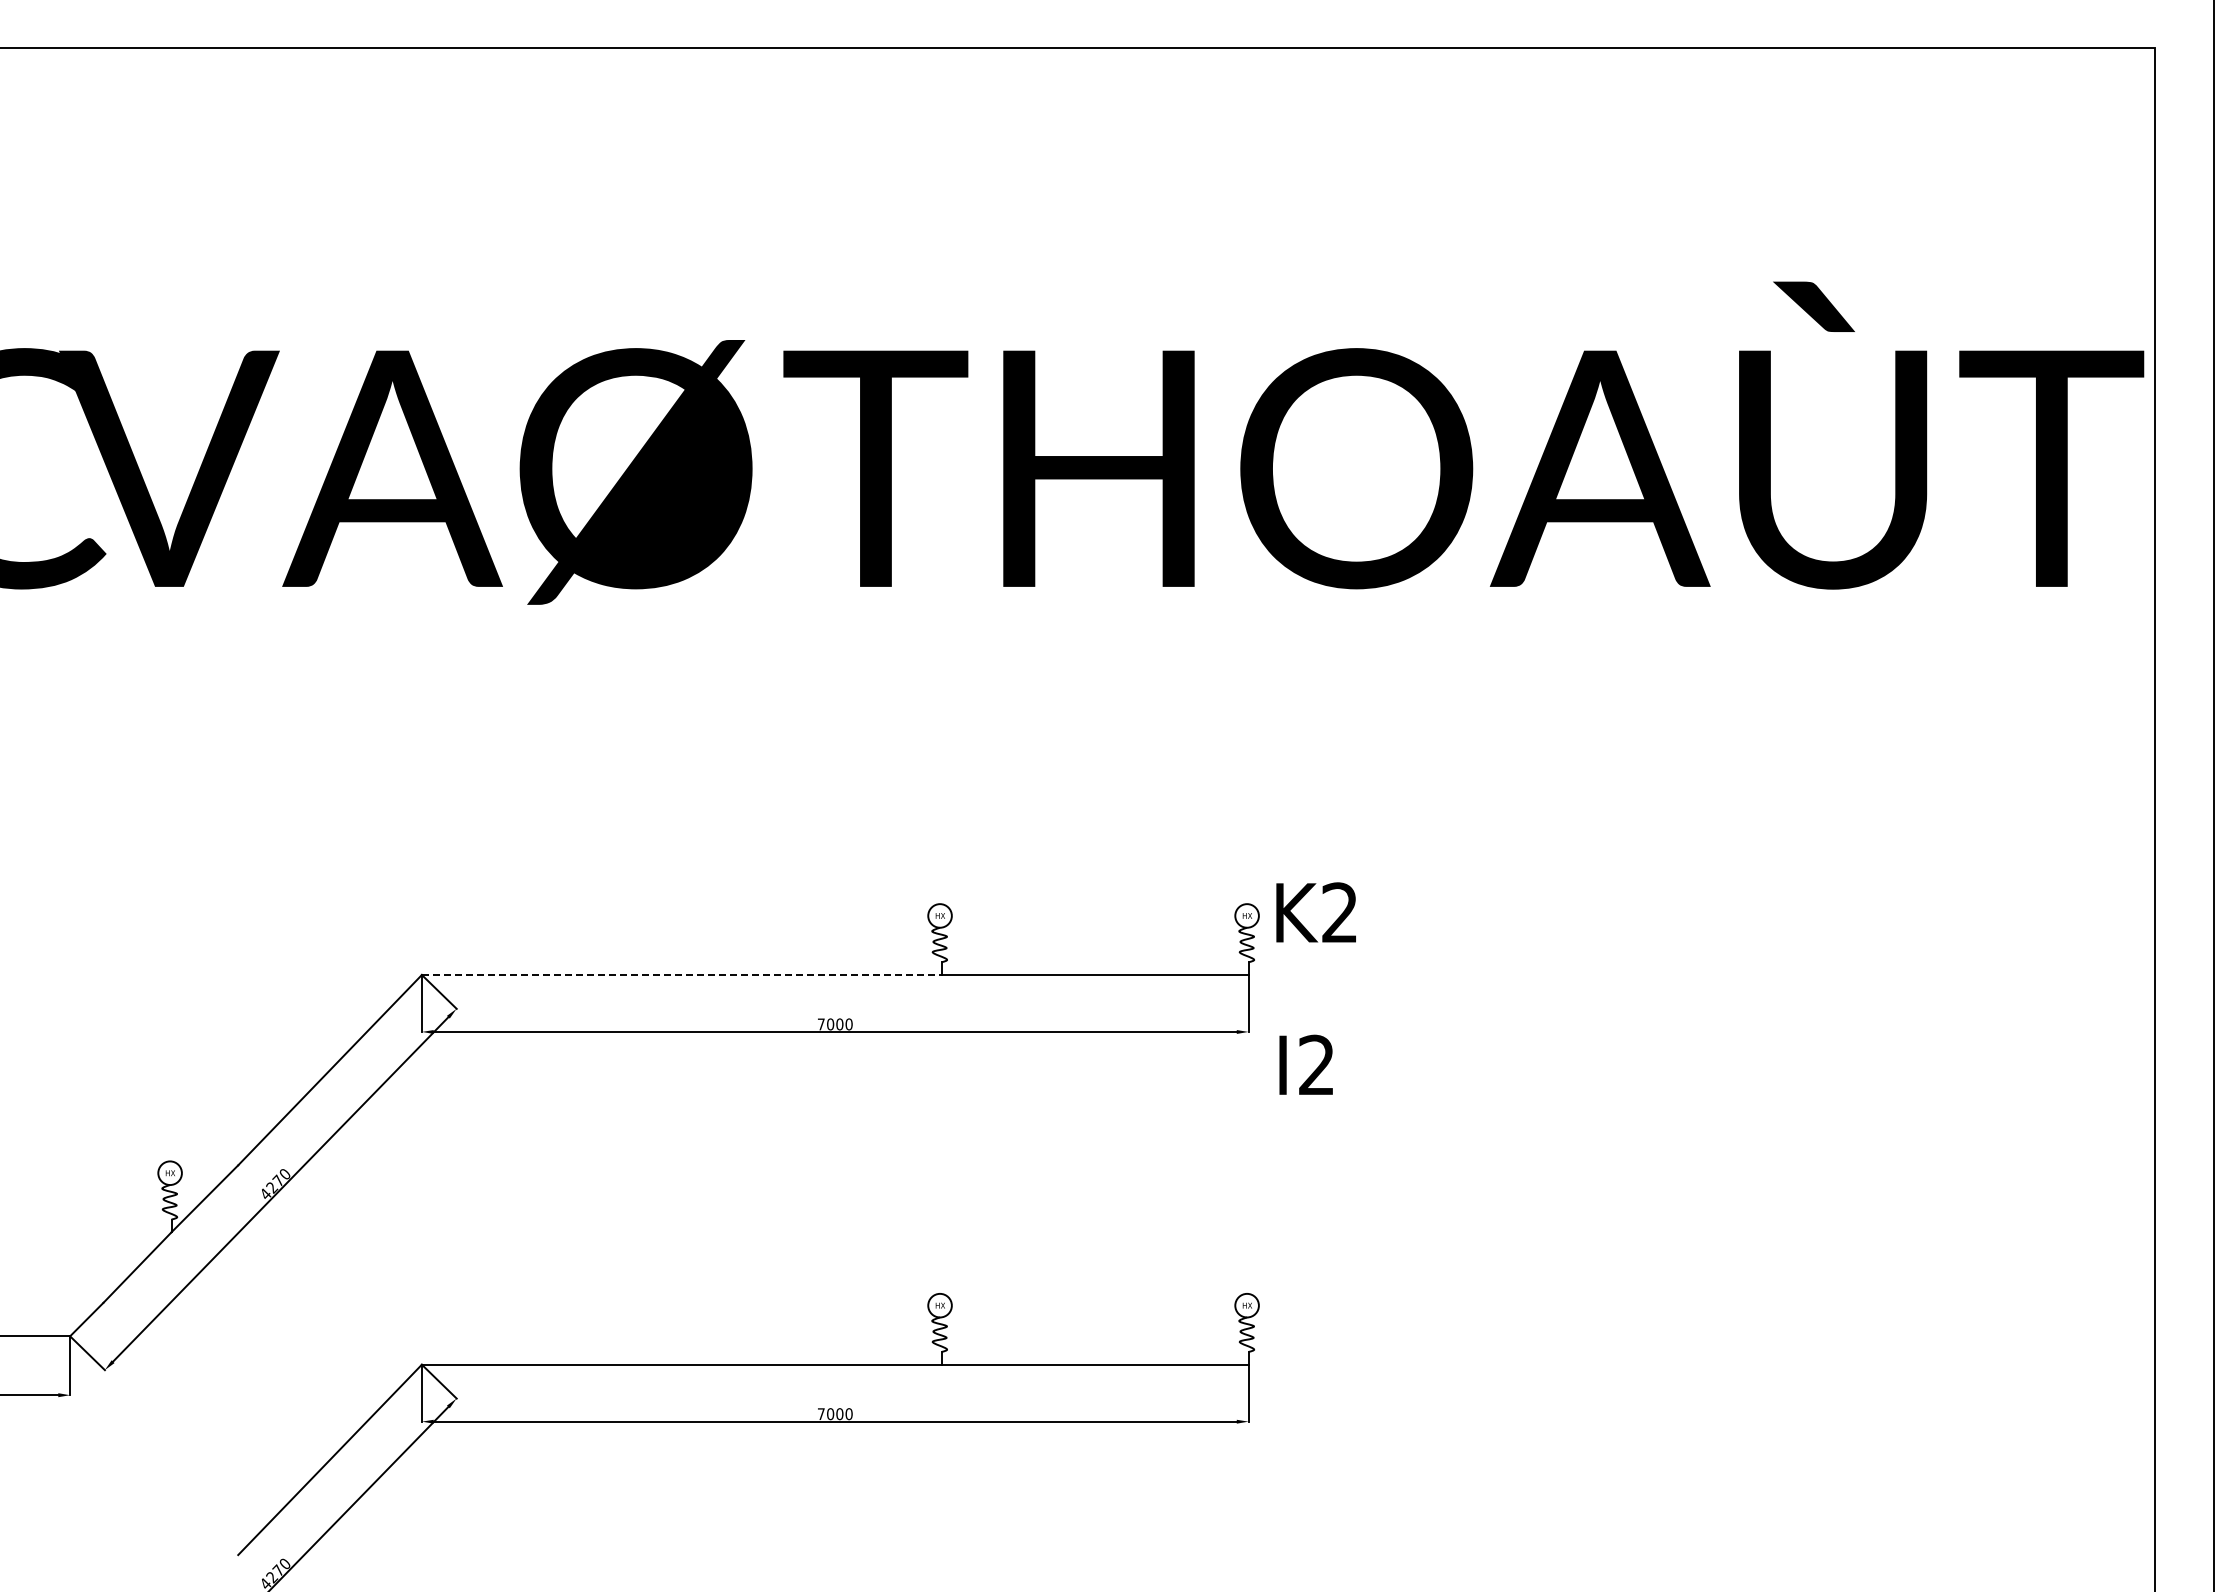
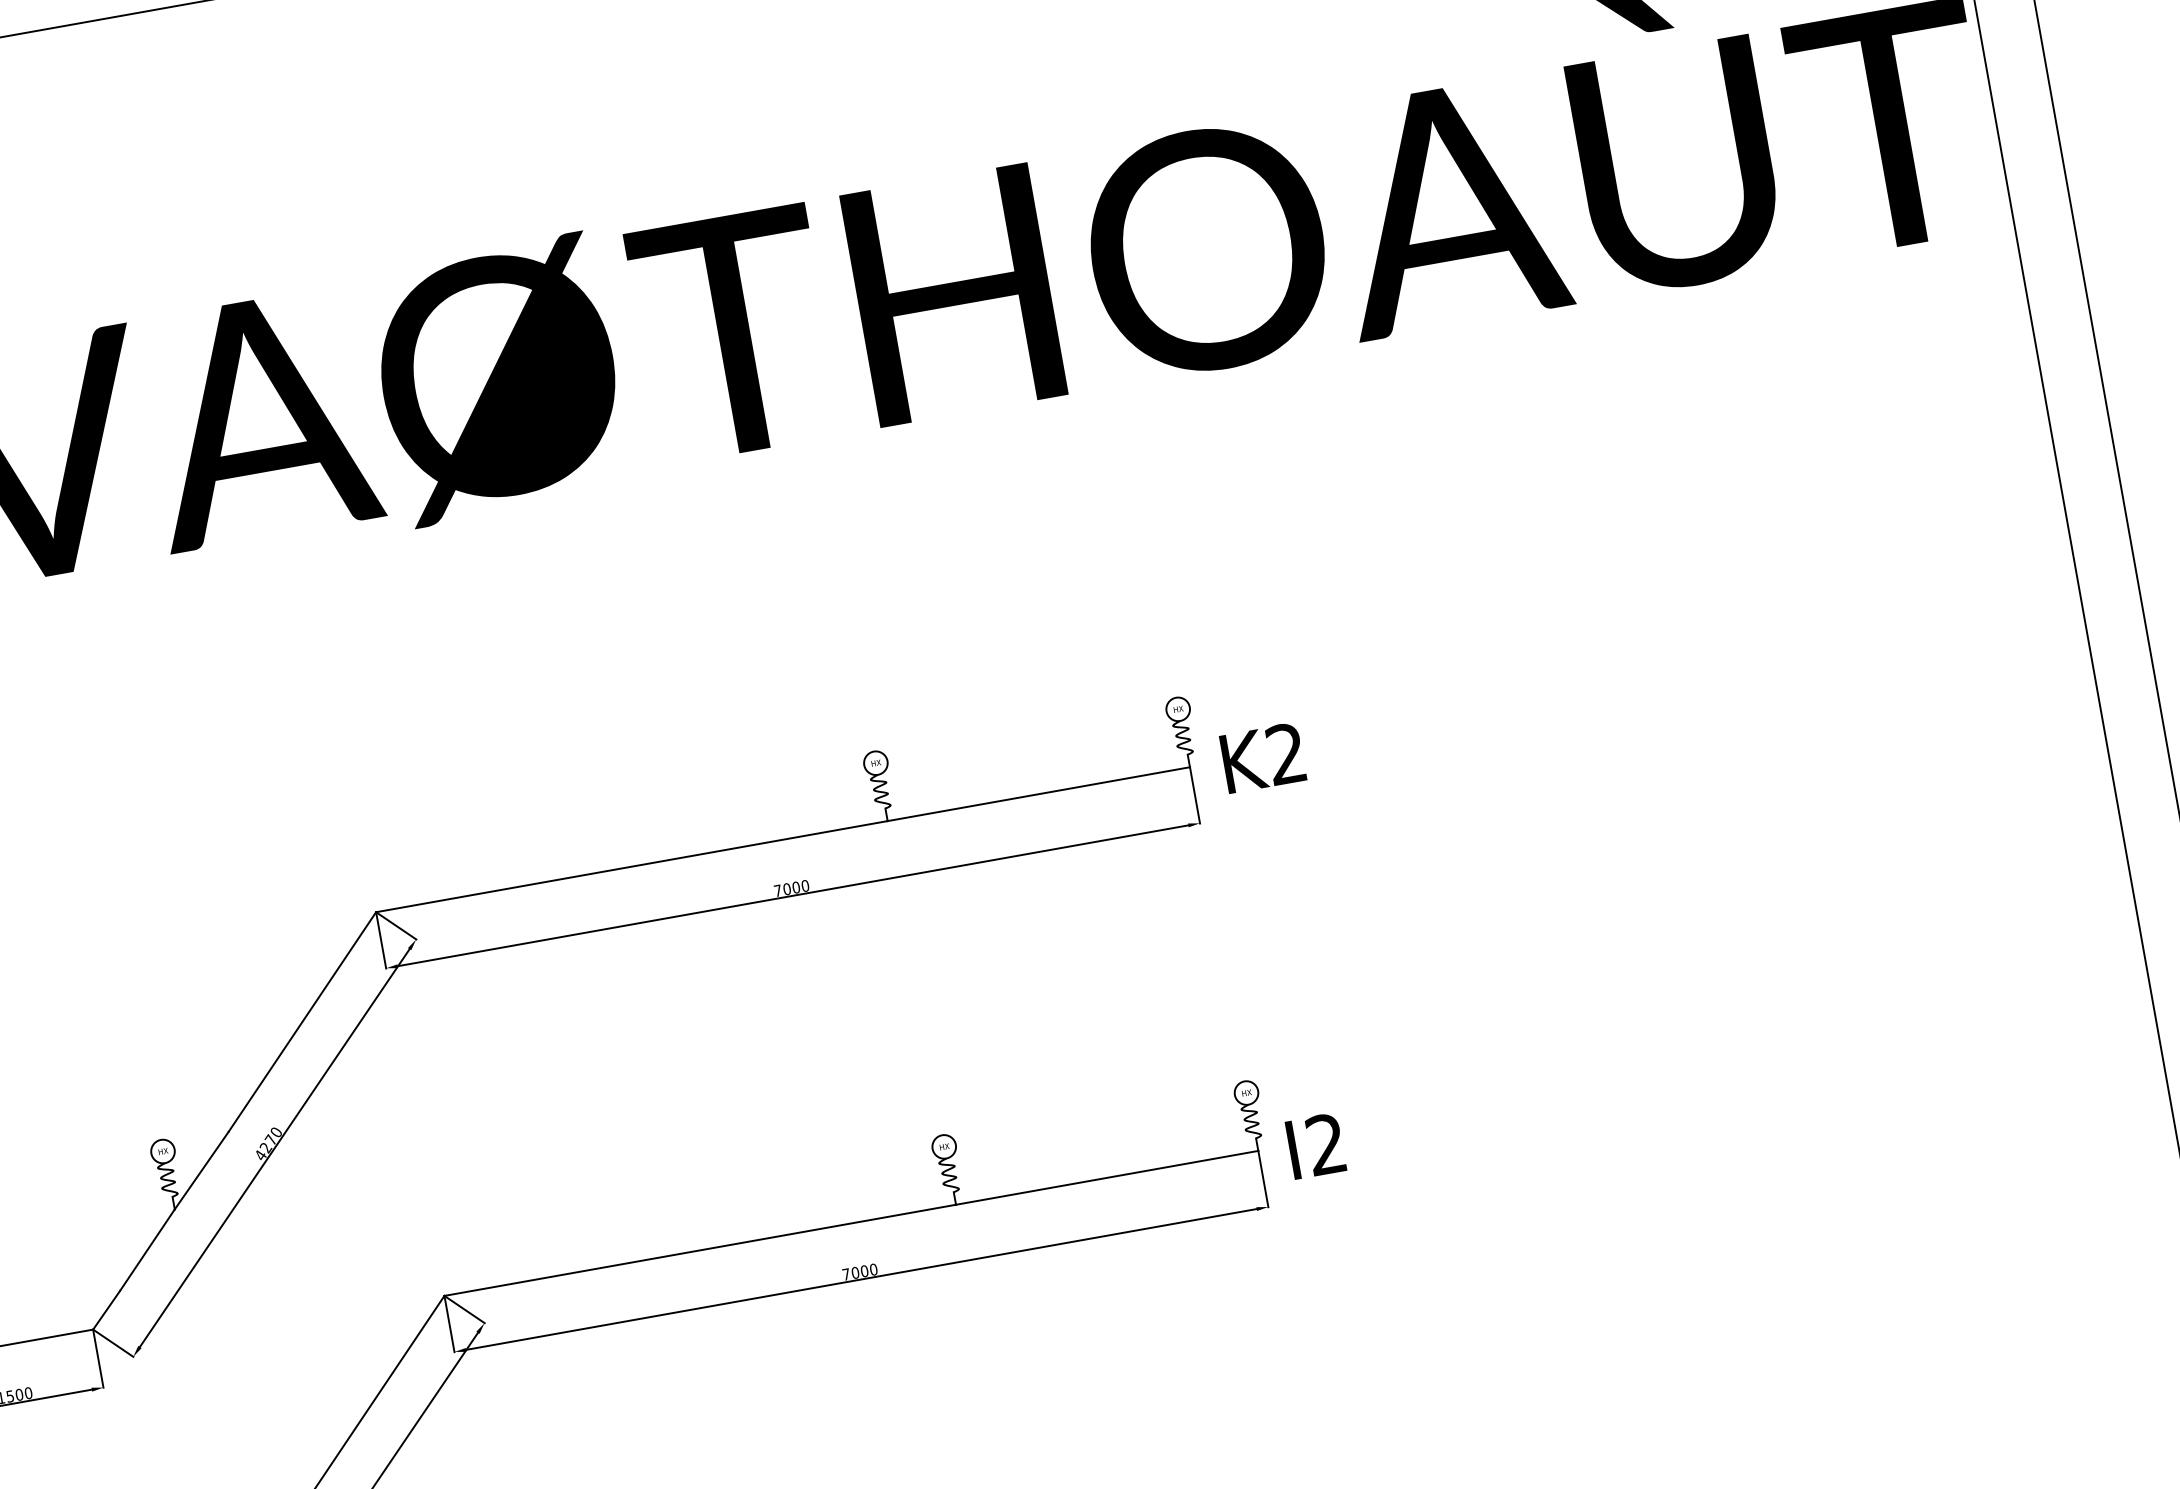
text: (1315, 912) -> (1262, 757), moved
line: (681, 974) -> (631, 866), dashed -> solid
text: (1305, 1064) -> (1315, 1145), moved

